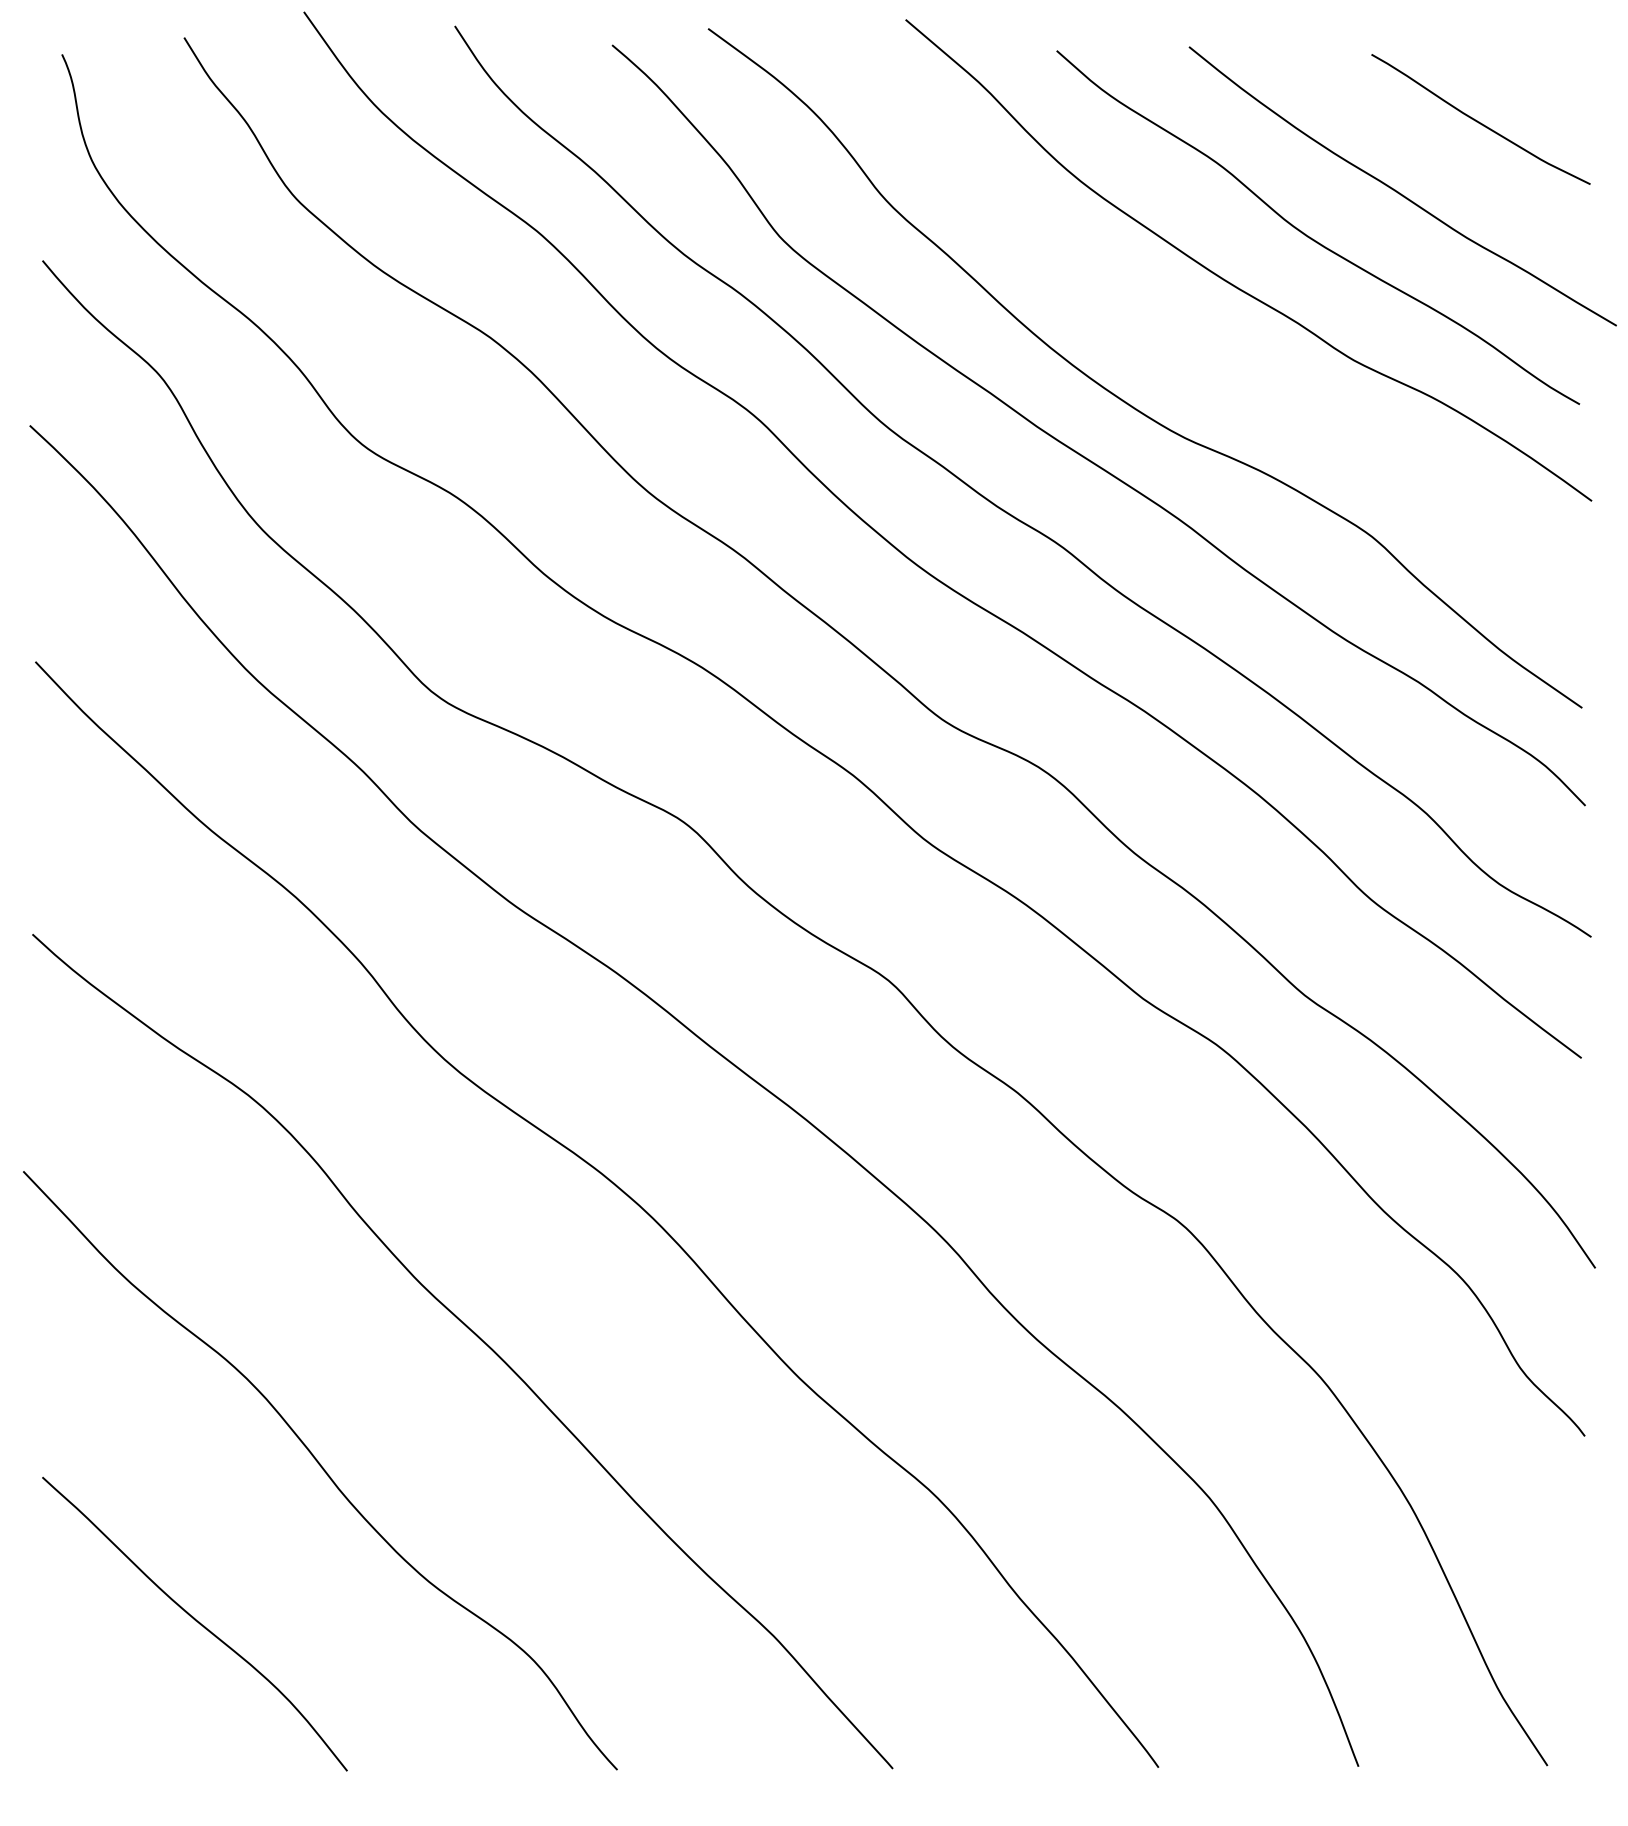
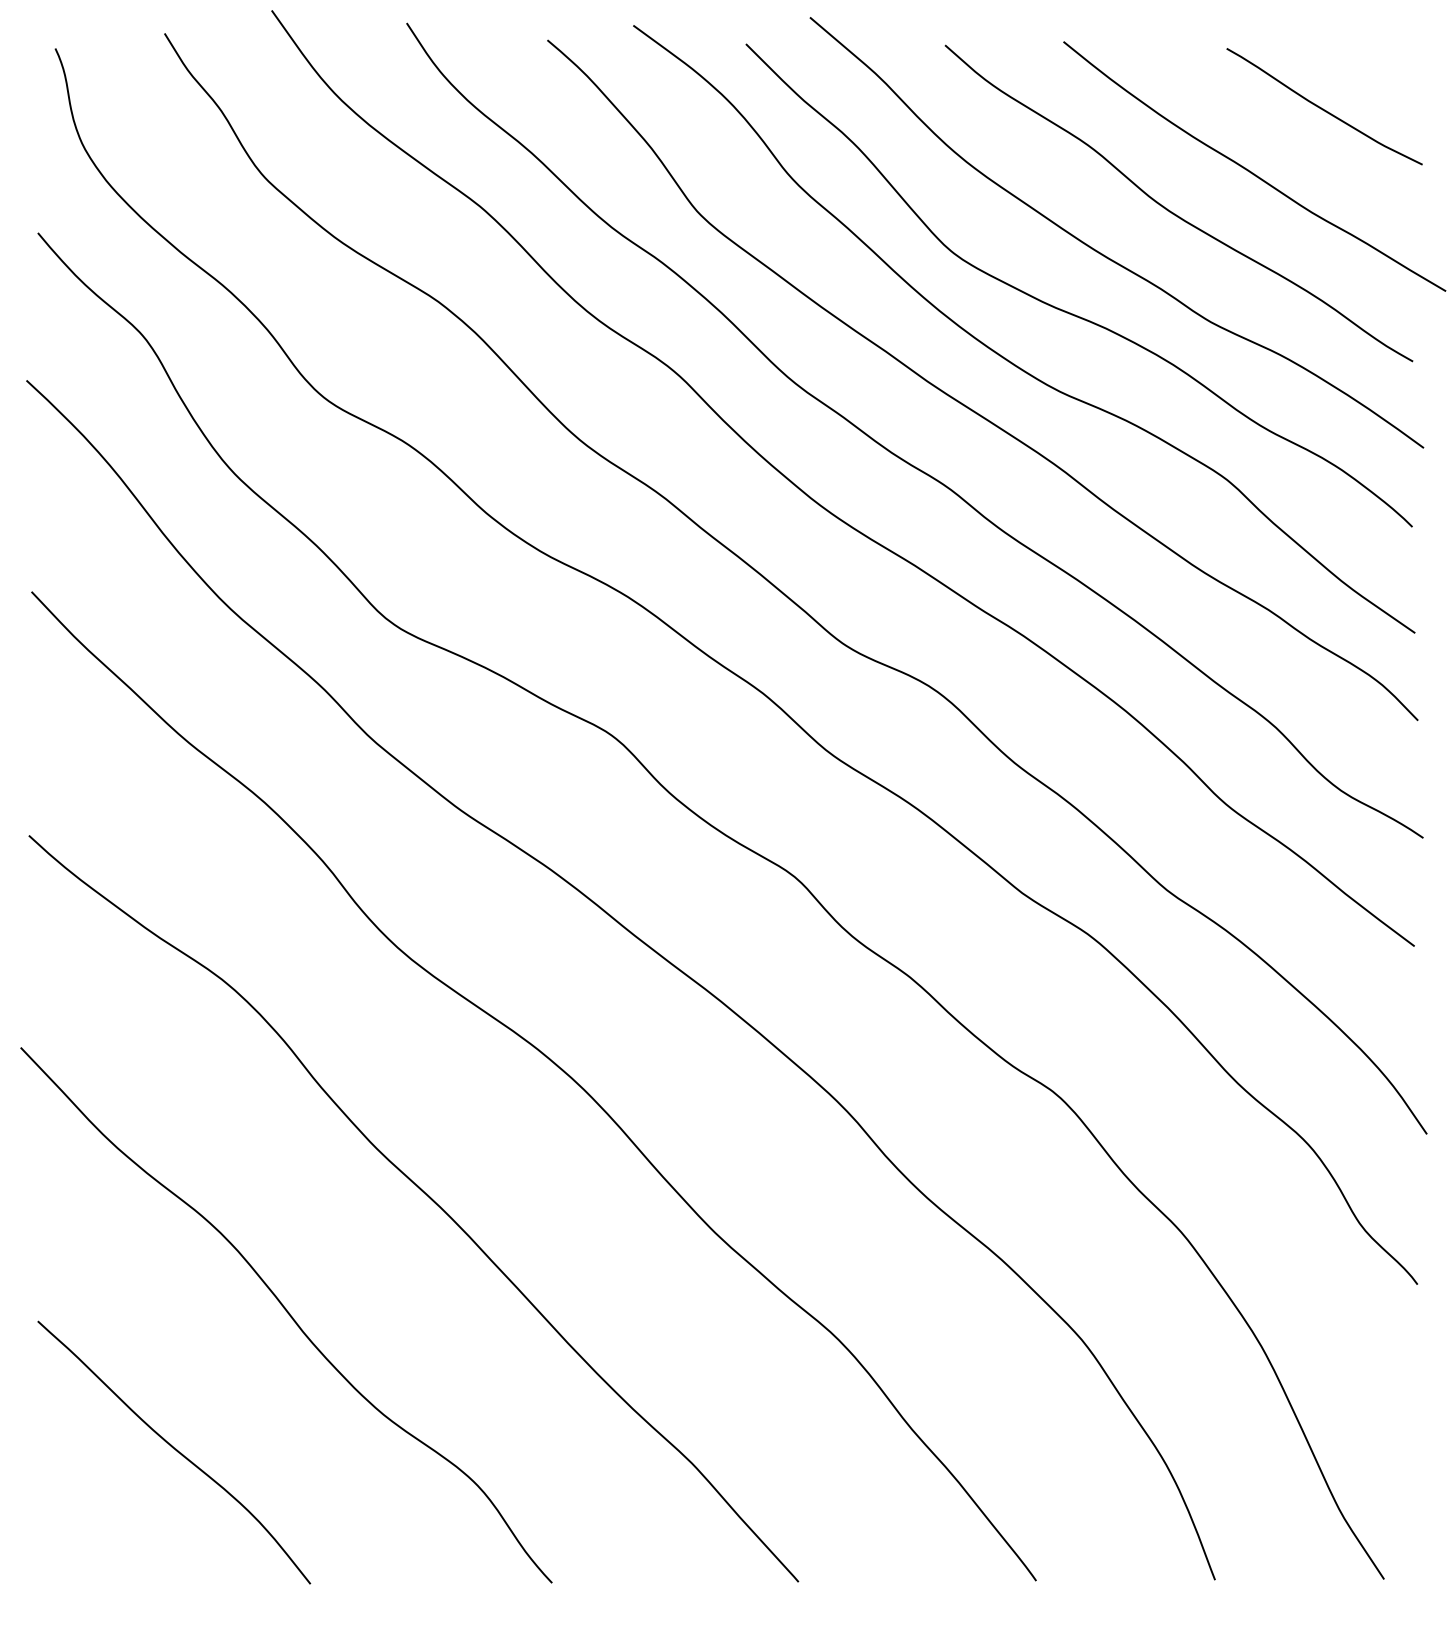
curve: (1196, 349) -> (1070, 312), added

